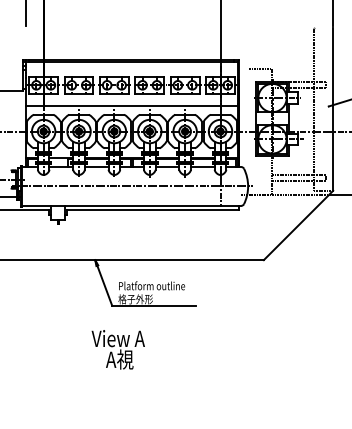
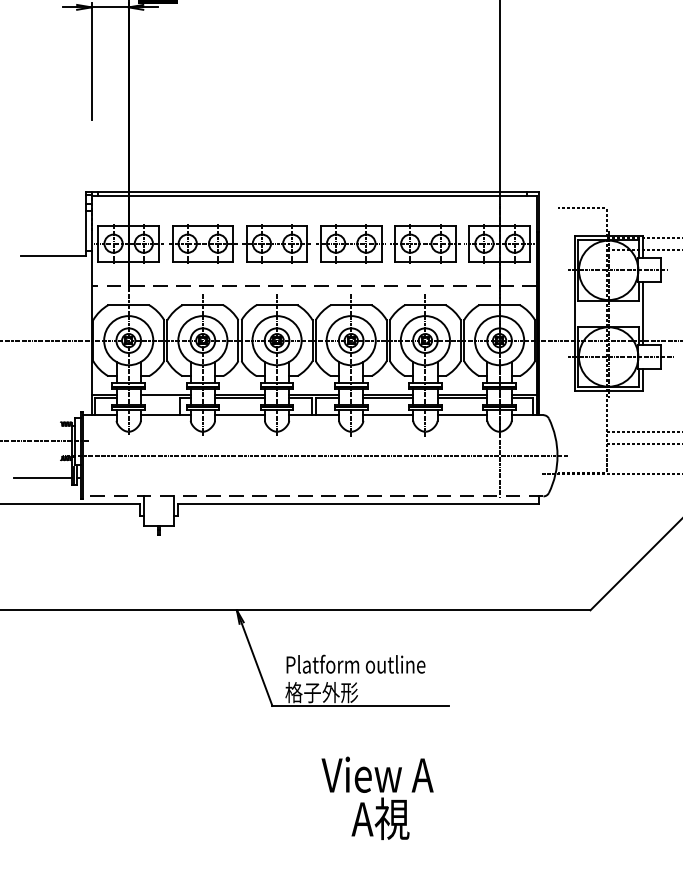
line: (131, 105) -> (312, 286), solid -> dashed
line: (131, 205) -> (312, 495), solid -> dashed
text: (117, 349) -> (375, 797), moved

